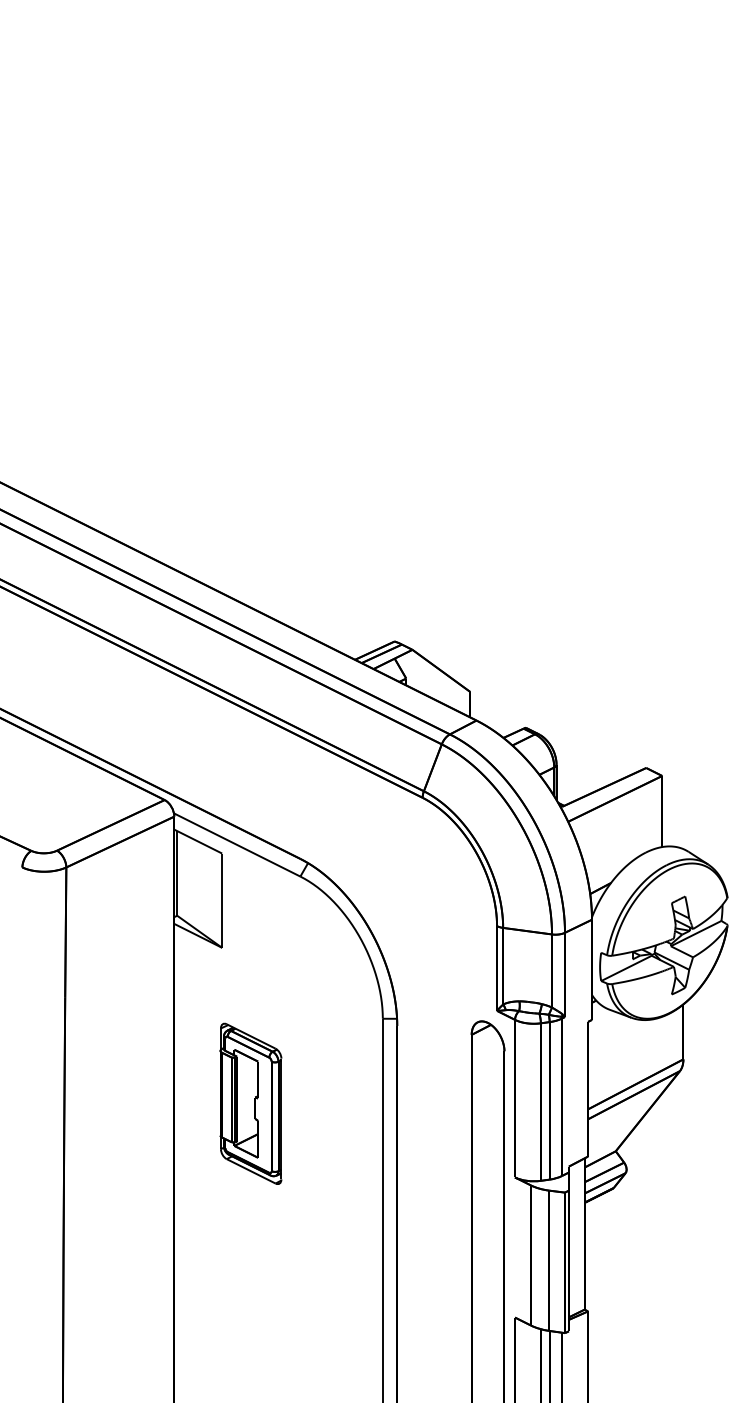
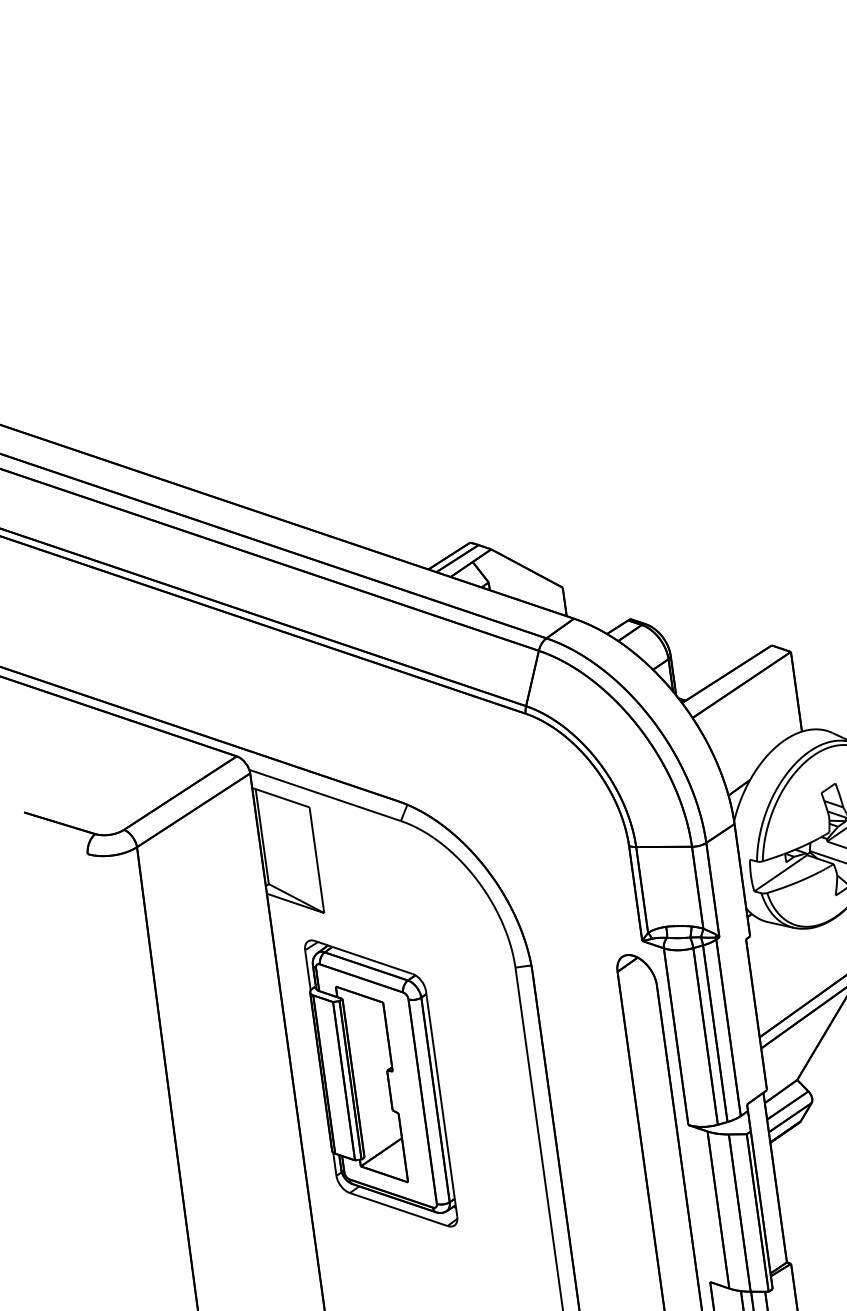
part: (250, 1103) -> (380, 1083), size x1.67

